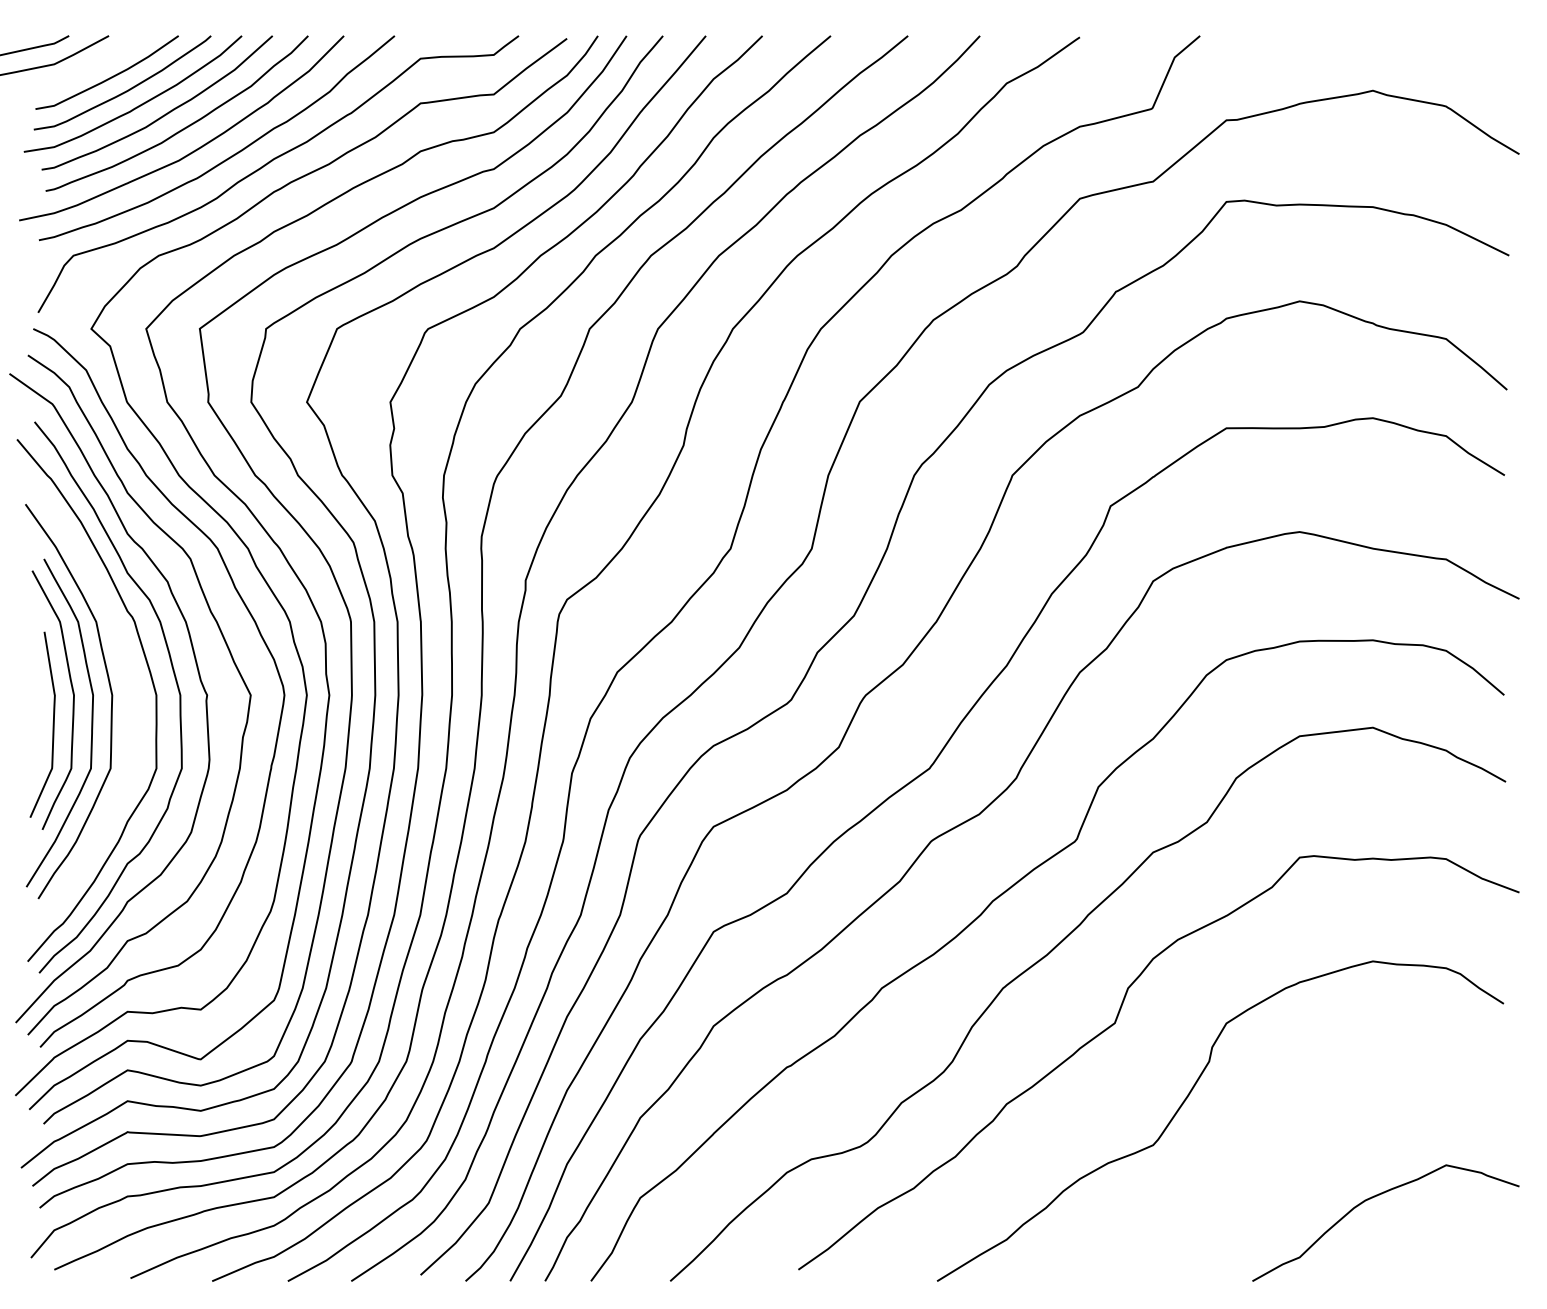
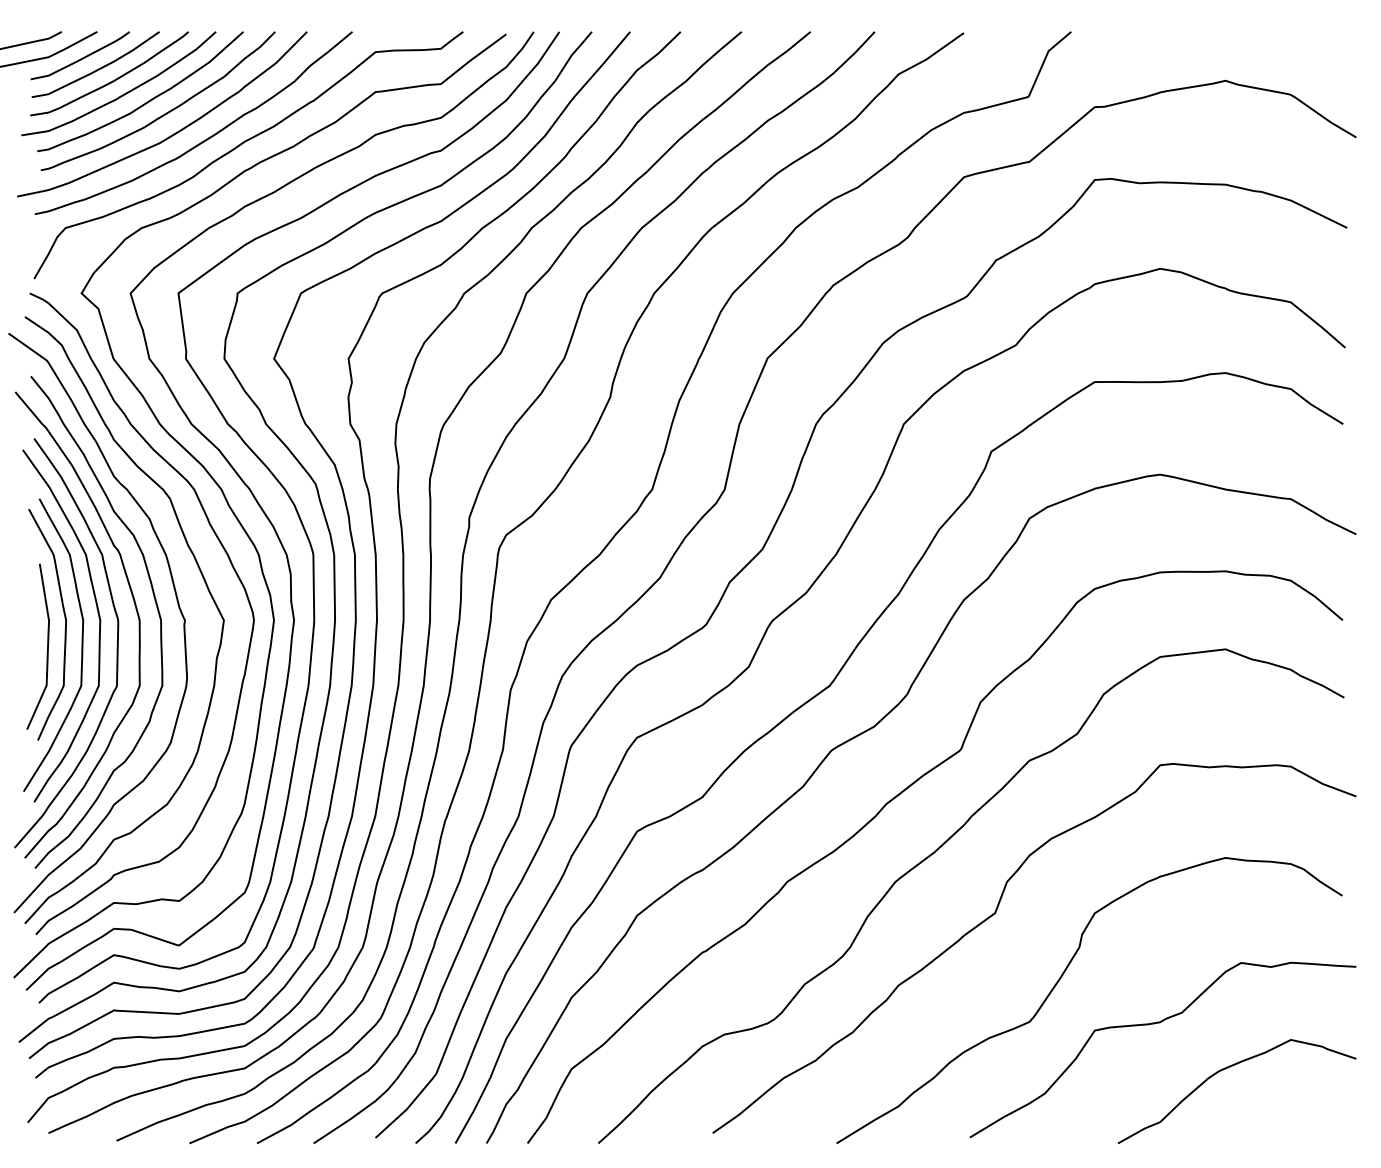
curve: (90, 65) -> (80, 58), added
curve: (130, 727) -> (116, 649), added
curve: (1295, 1147) -> (1156, 1024), added

